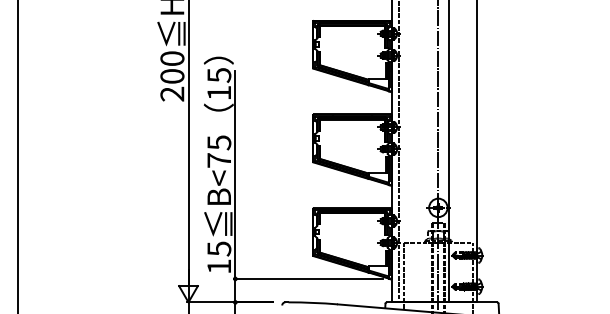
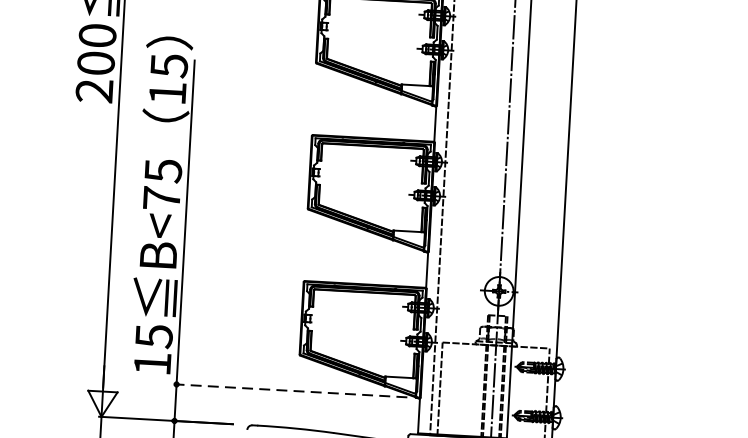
line: (308, 278) -> (290, 390), solid -> dashed

